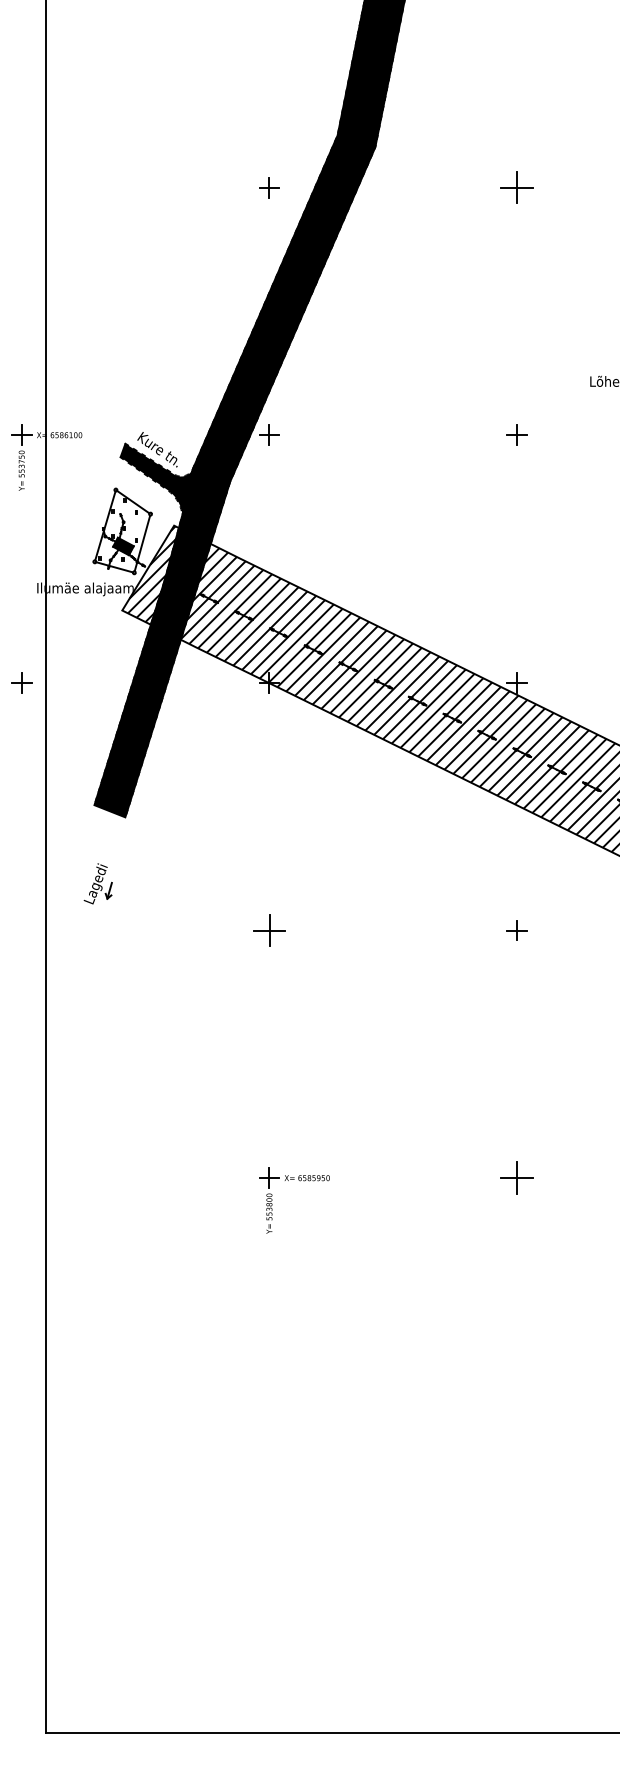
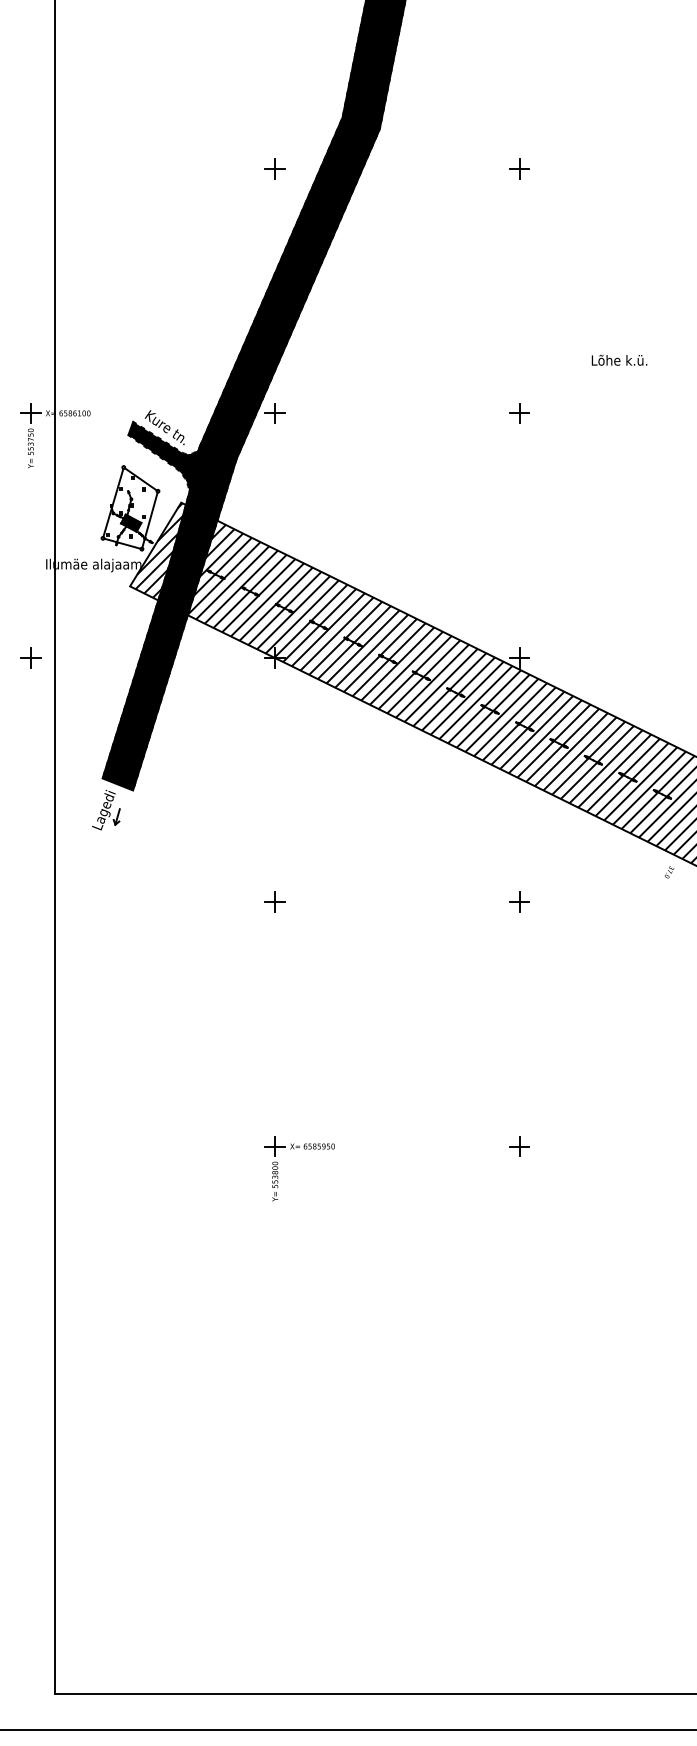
part: (516, 187) -> (519, 168), size x0.62
part: (98, 884) -> (106, 810), moved
part: (268, 929) -> (274, 901), size x0.62
part: (516, 1178) -> (519, 1146), size x0.62

